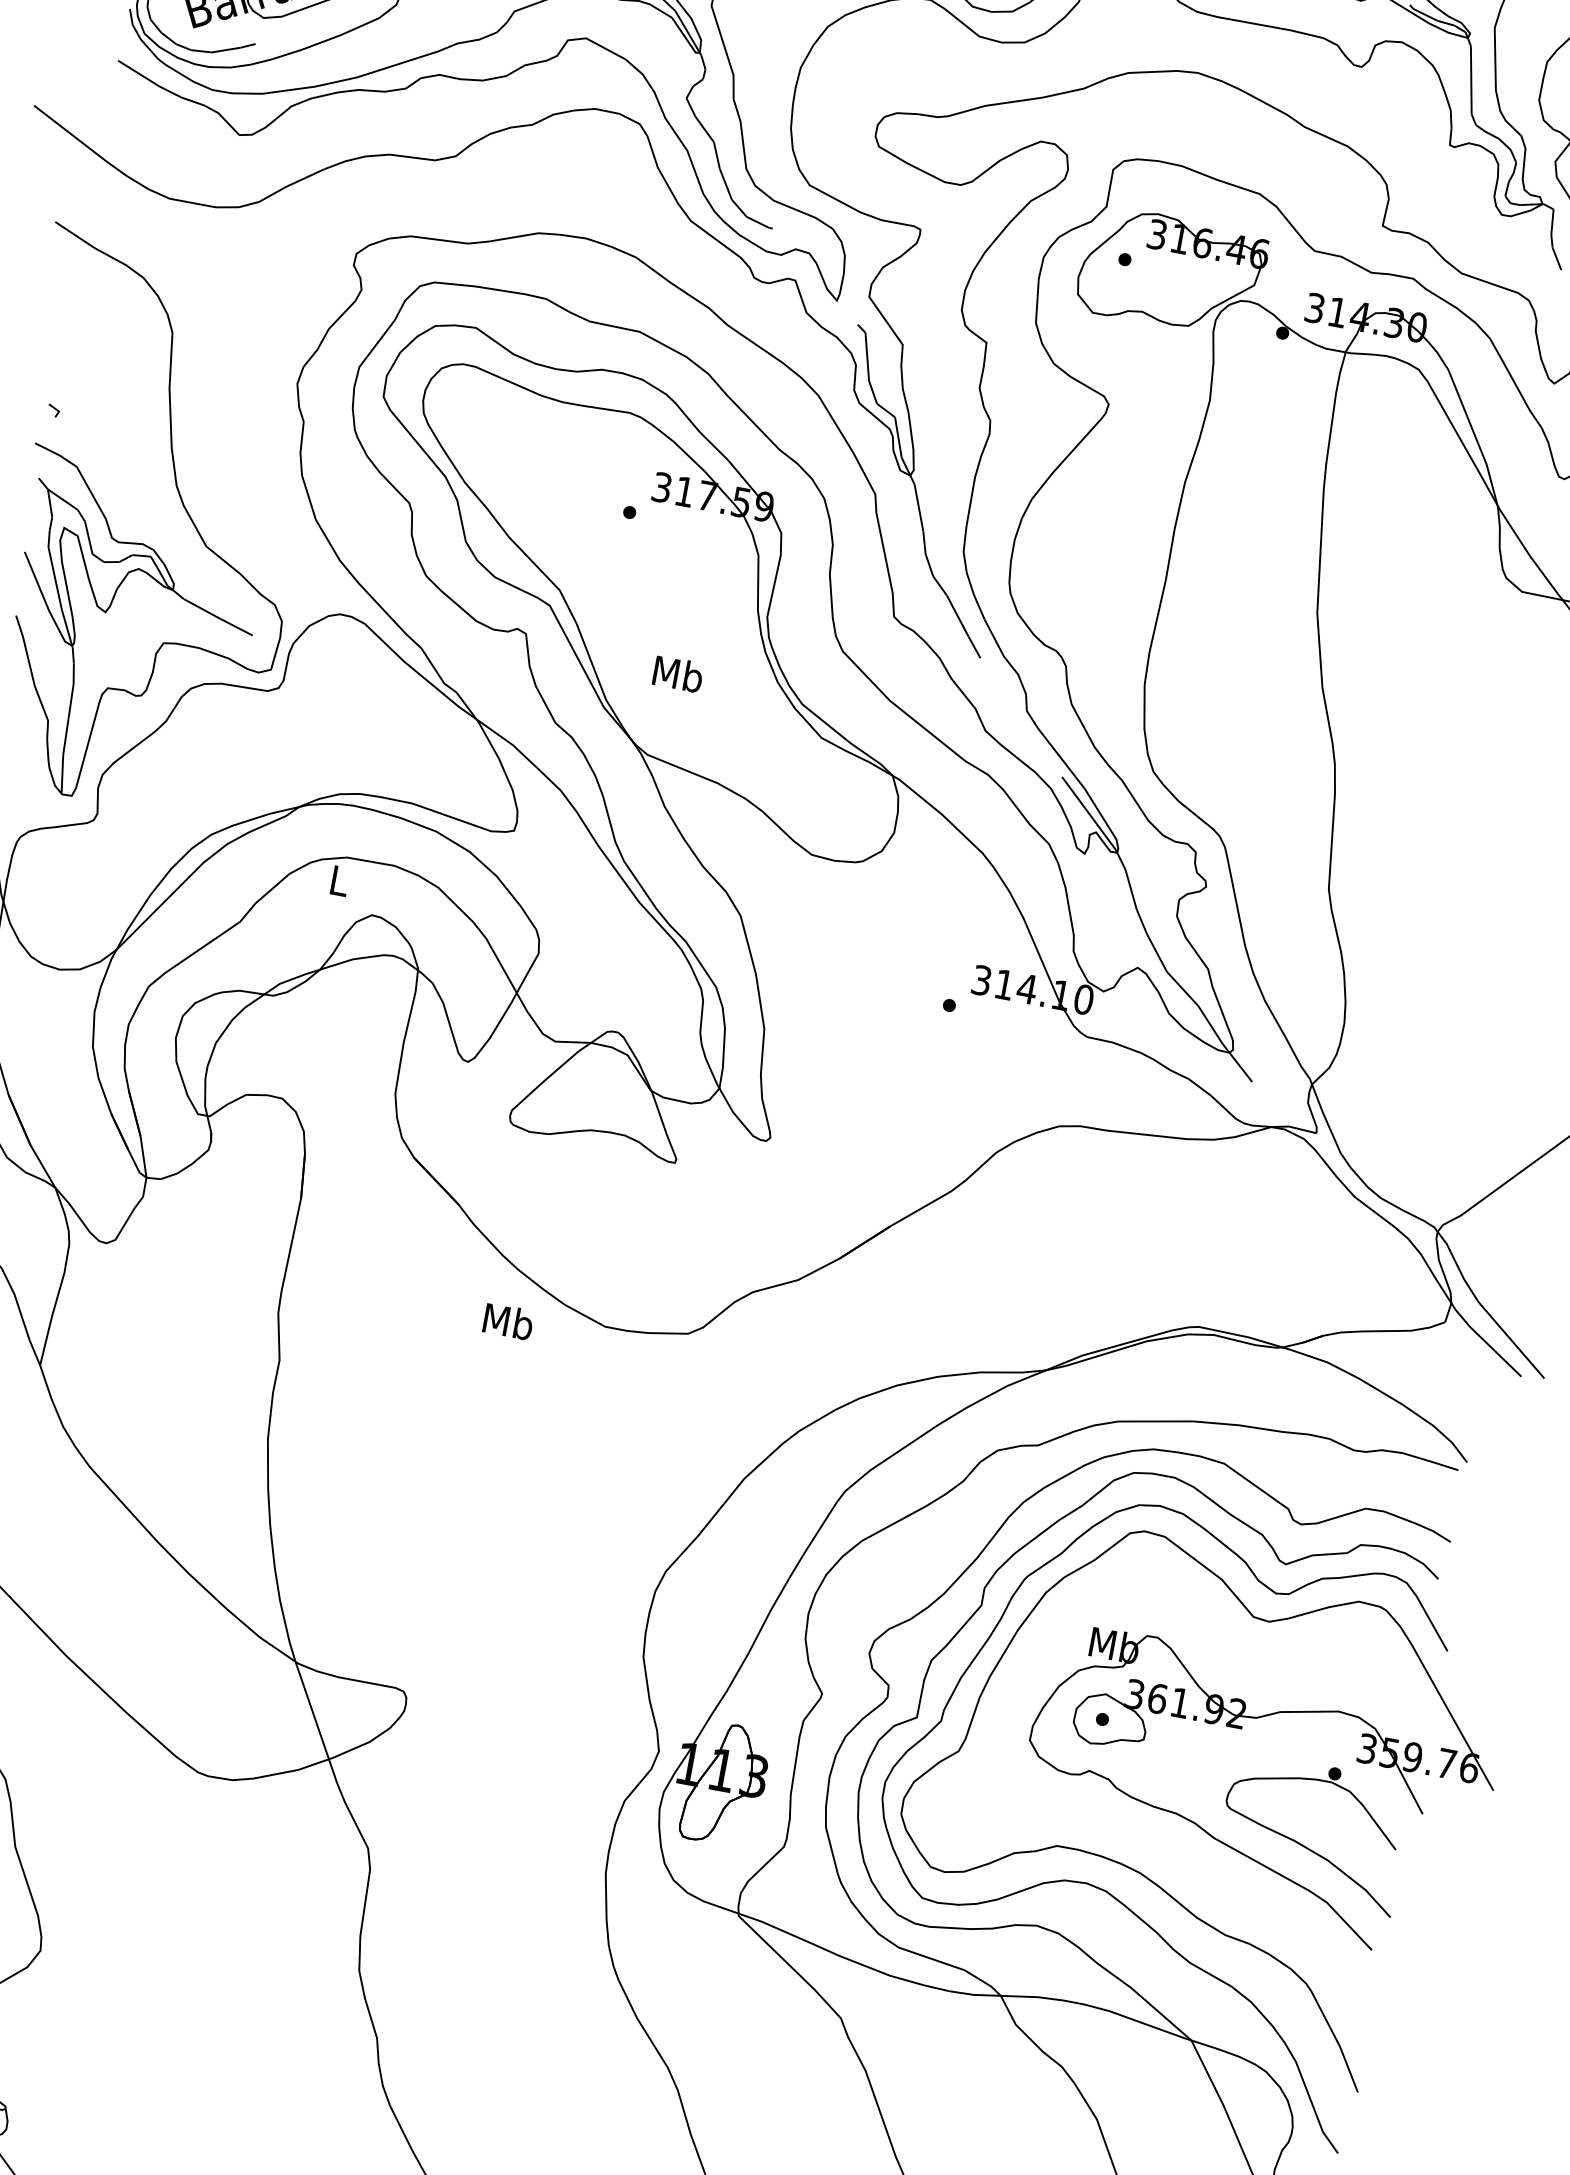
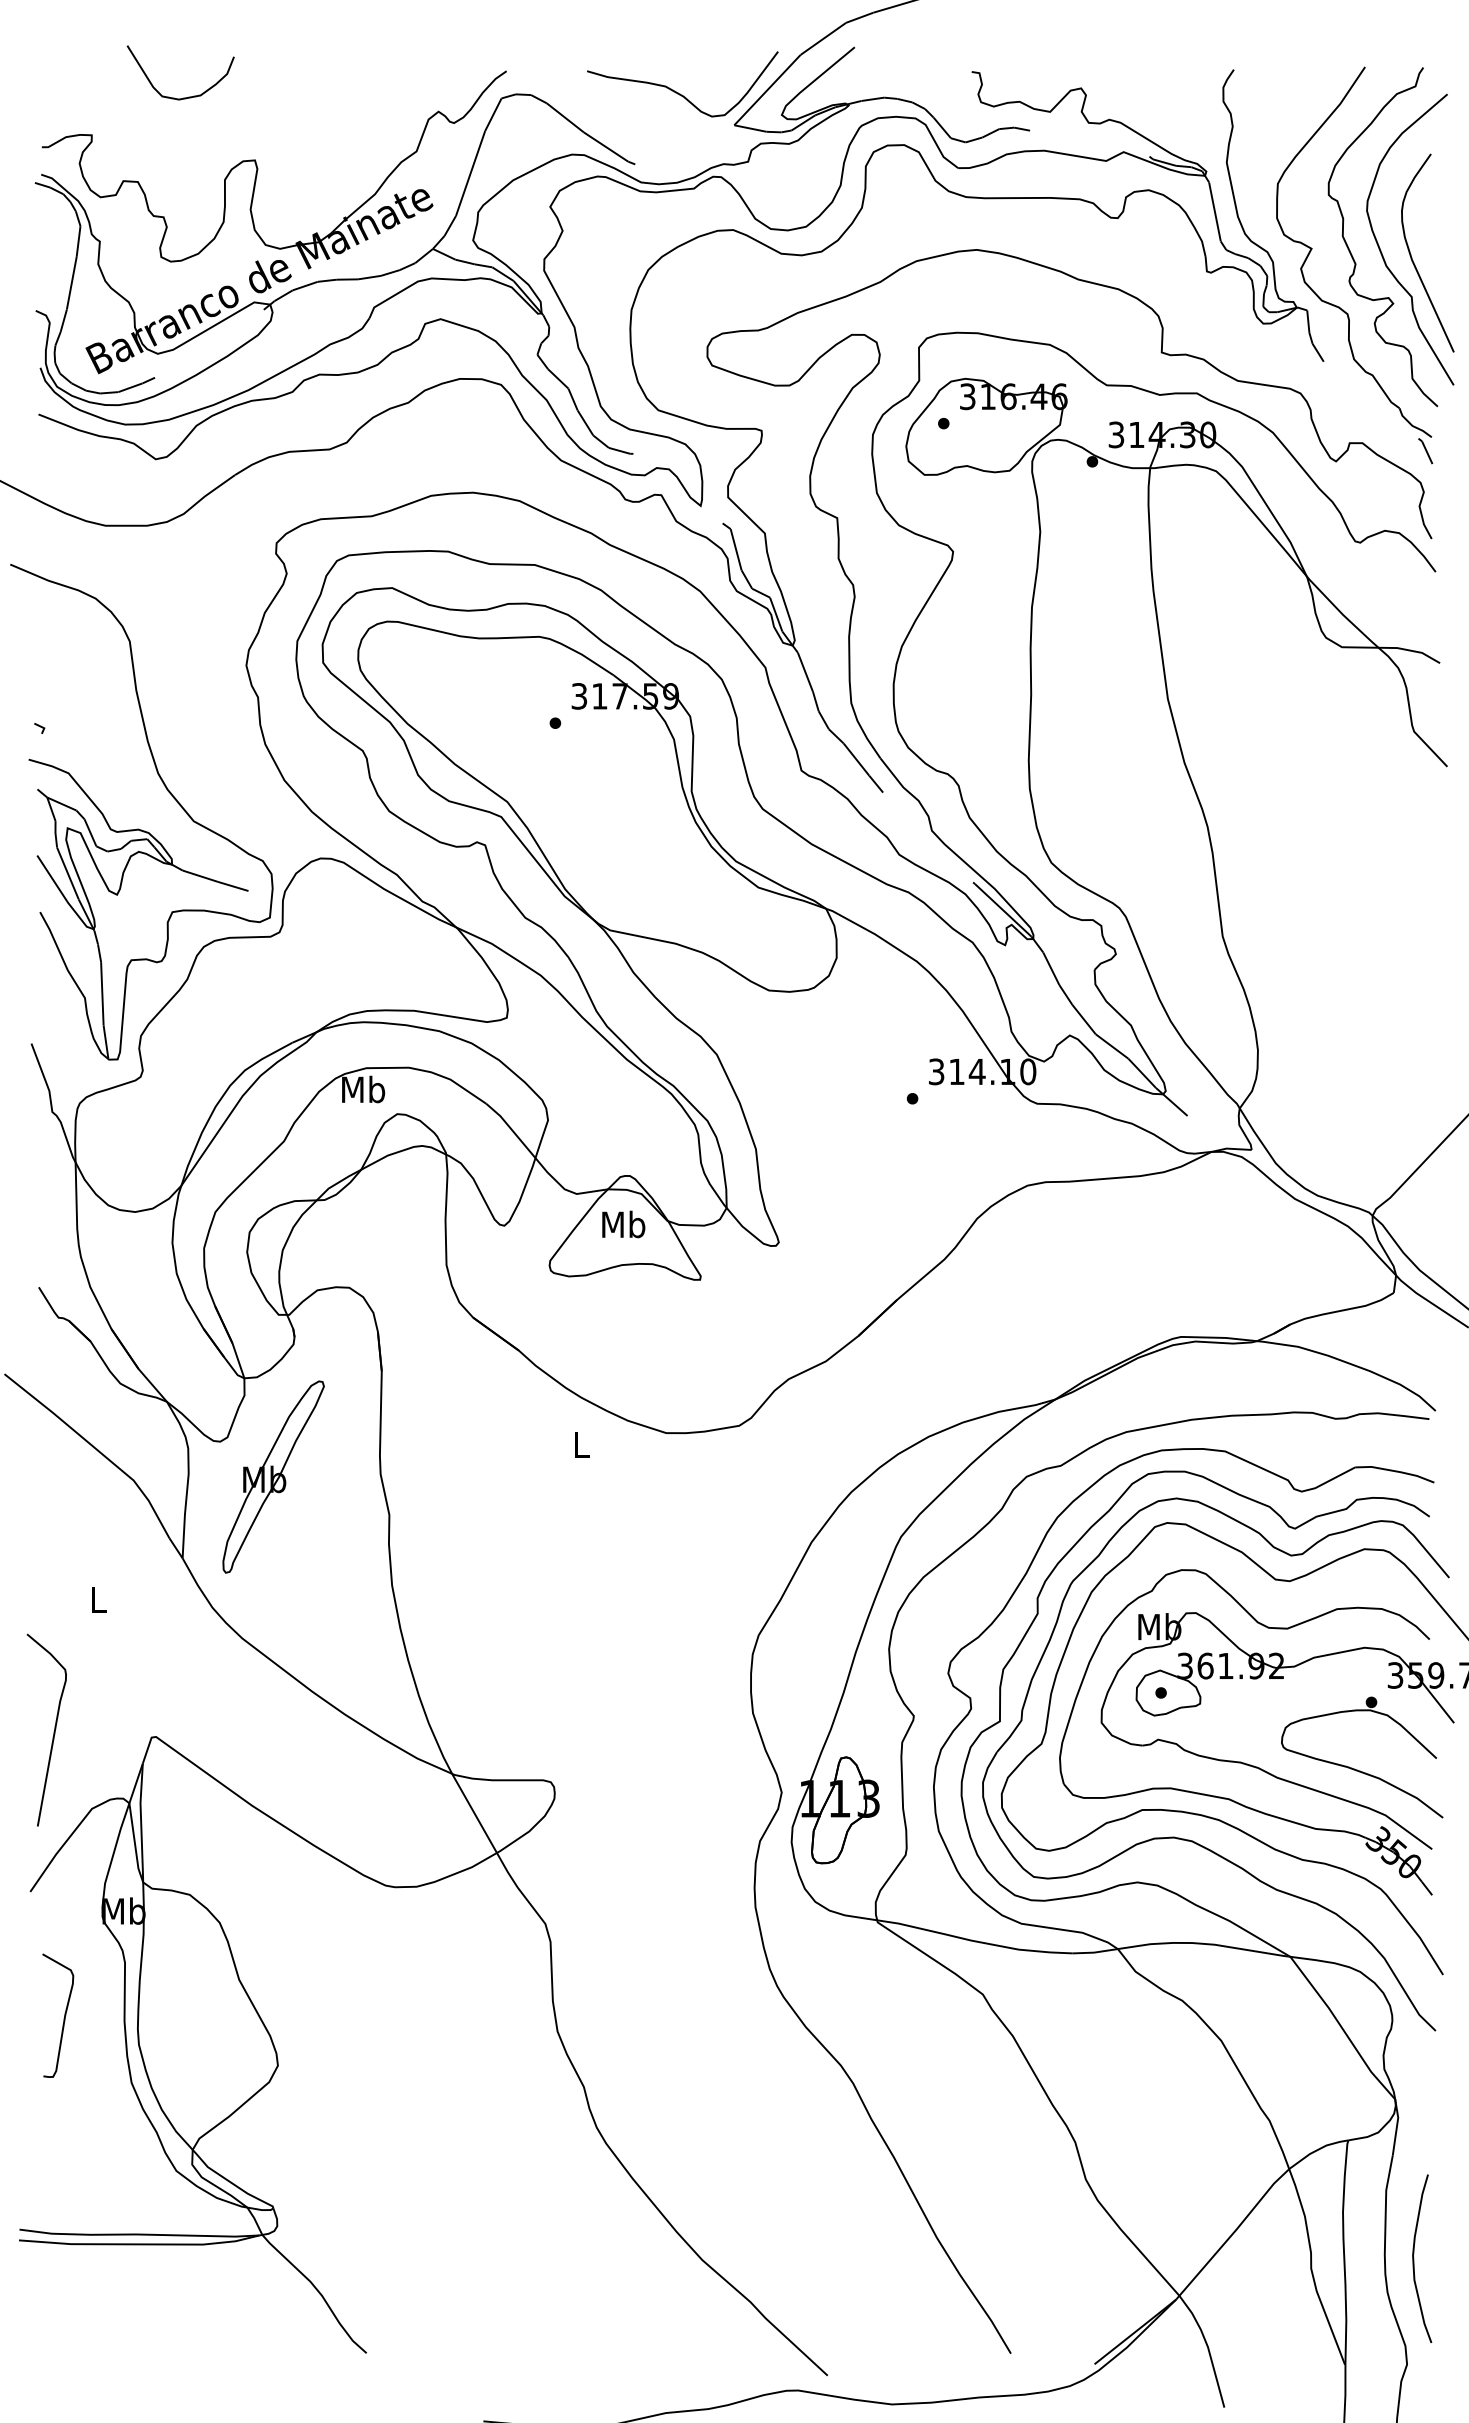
text: (678, 674) -> (623, 1224), moved
text: (339, 880) -> (363, 1089), L -> Mb
part: (158, 1293) -> (273, 1476), added
text: (508, 1321) -> (581, 1444), Mb -> L
part: (1157, 1851) -> (1230, 1798), added

